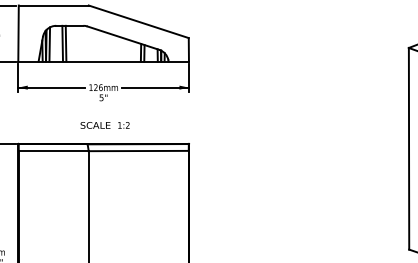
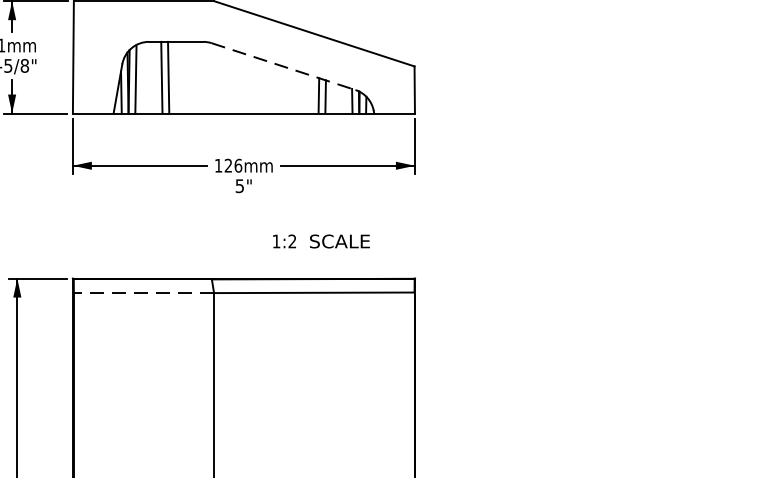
line: (123, 38) -> (283, 67), solid -> dashed
text: (95, 125) -> (339, 241), moved
line: (53, 151) -> (143, 293), solid -> dashed

